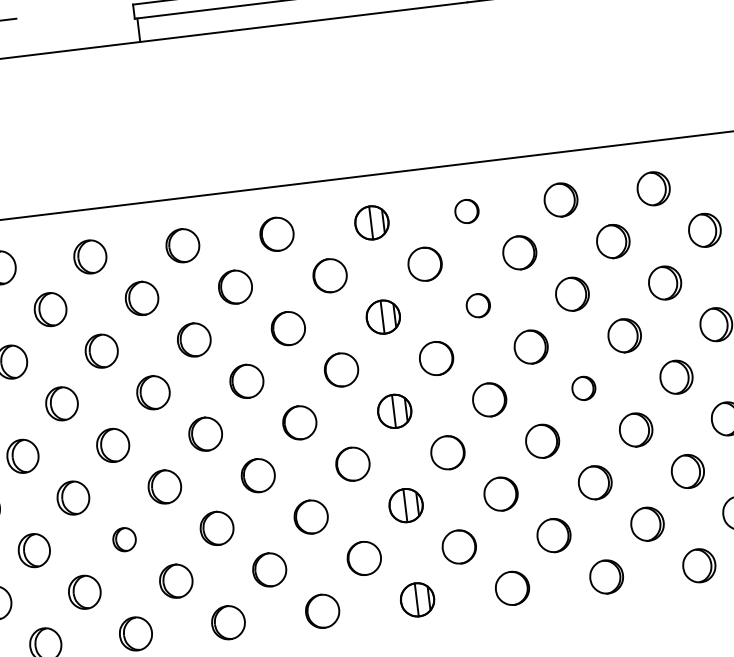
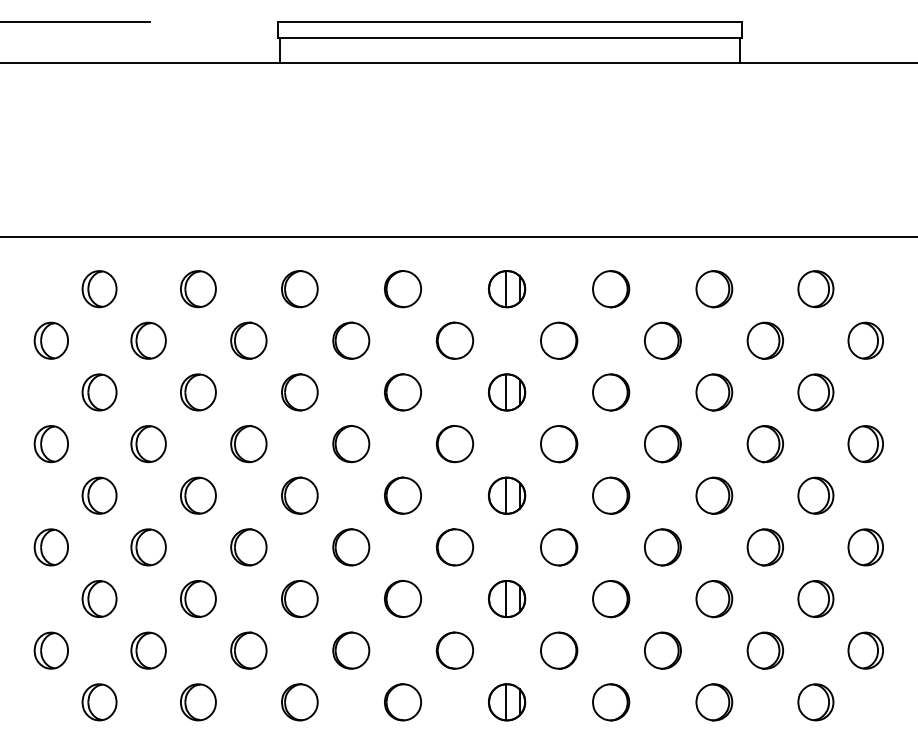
part: (467, 211) -> (611, 289), size x1.43
part: (478, 305) -> (611, 392), size x1.43
part: (583, 388) -> (714, 495), size x1.43
part: (124, 539) -> (198, 598), size x1.43

